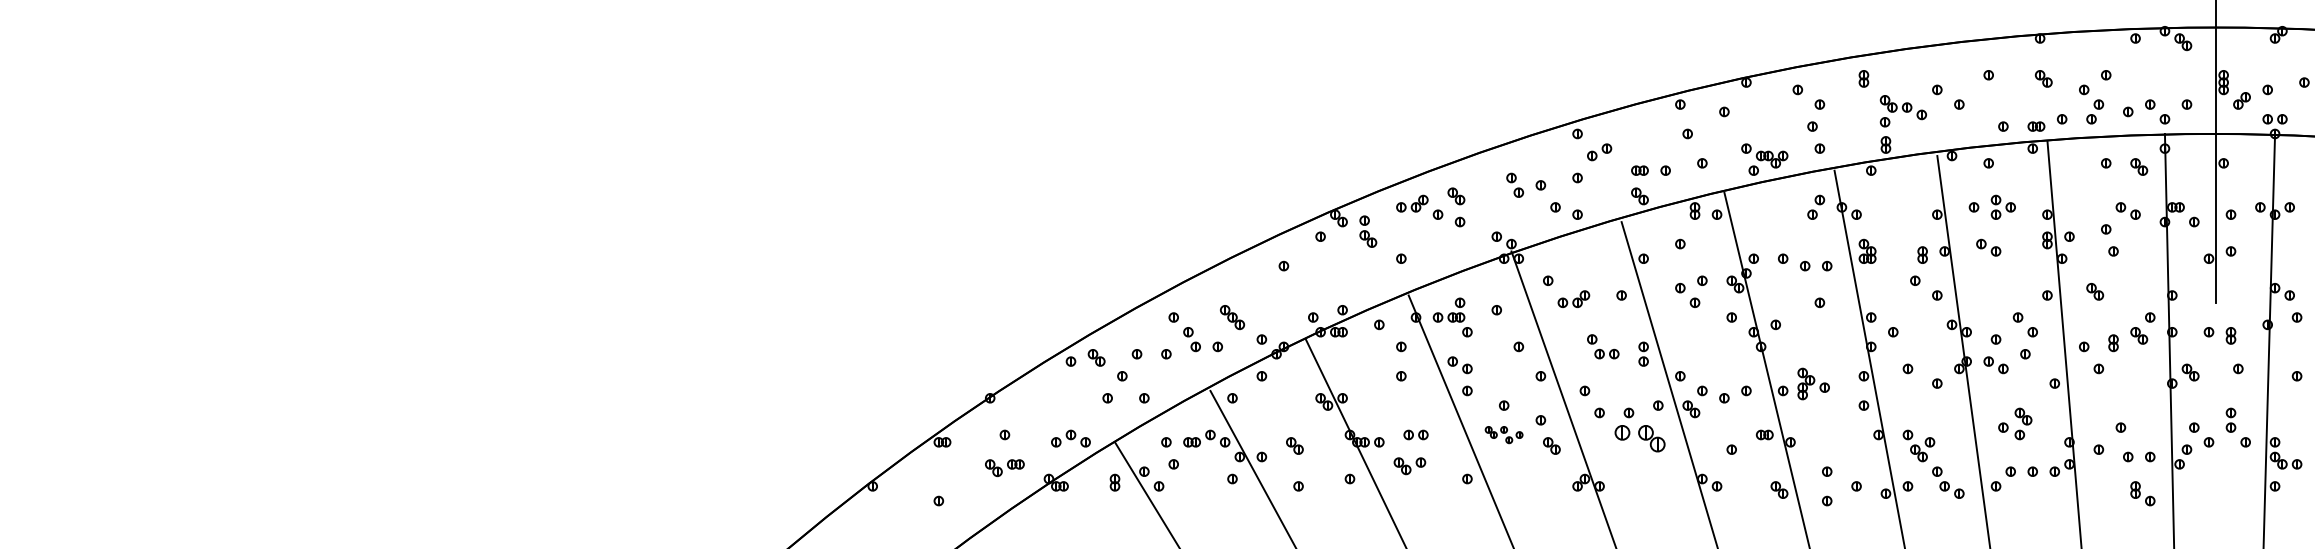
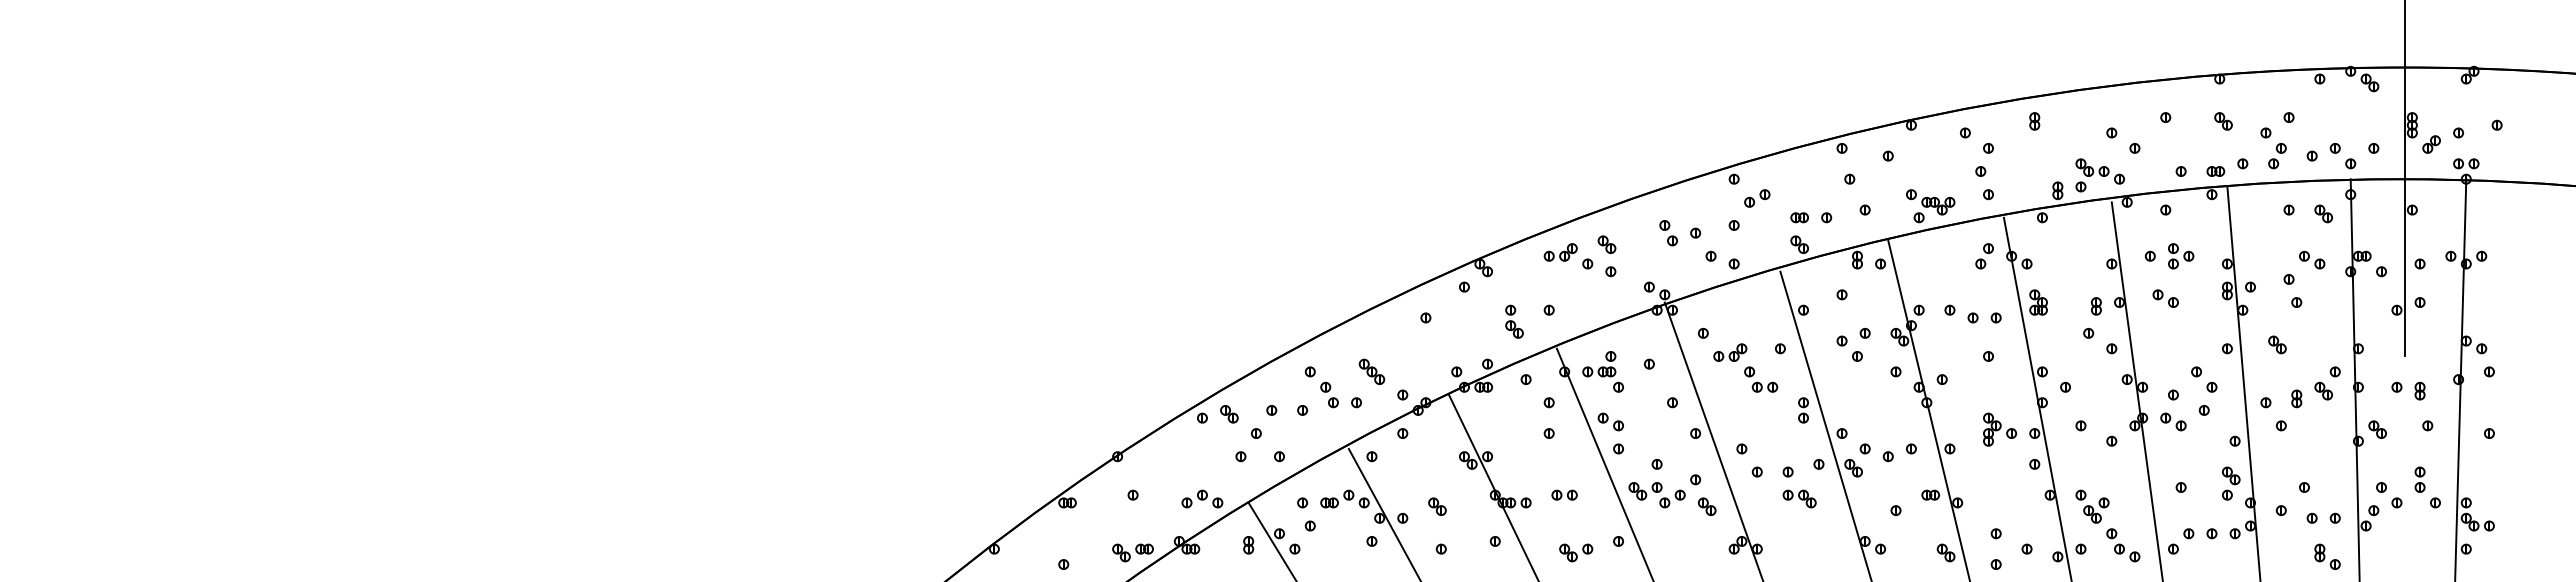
part: (1902, 111) -> (2099, 175), moved
part: (1368, 231) -> (1514, 321), moved
part: (1603, 346) -> (1761, 379), moved
part: (1814, 383) -> (2000, 429), moved
part: (2023, 423) -> (2231, 483), moved
part: (1503, 435) -> (1656, 495), size x1.43
part: (1639, 438) -> (1799, 498), size x0.62
part: (1410, 465) -> (1576, 552), moved
part: (1004, 467) -> (1132, 552), moved

